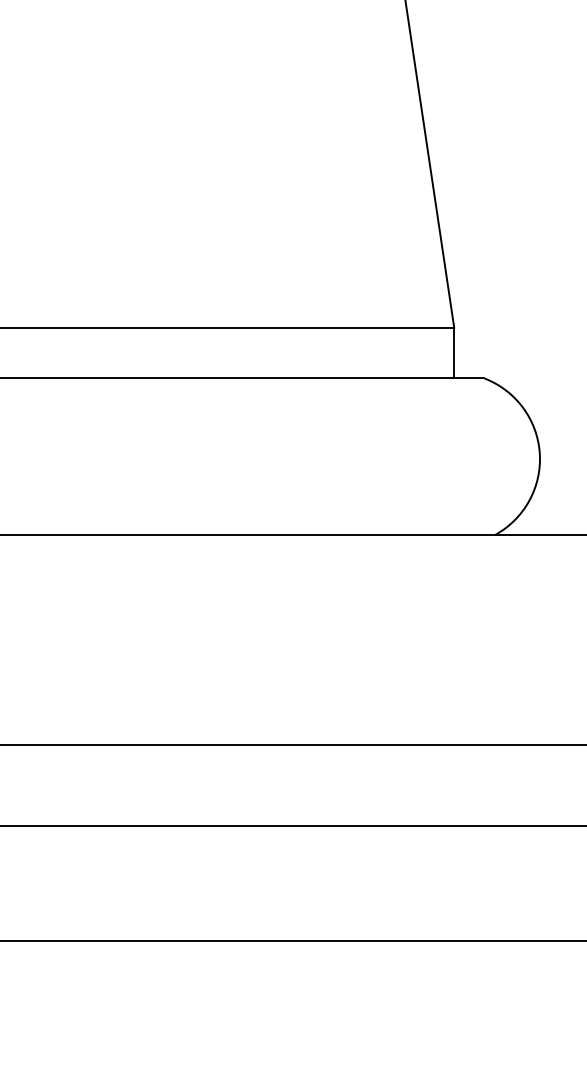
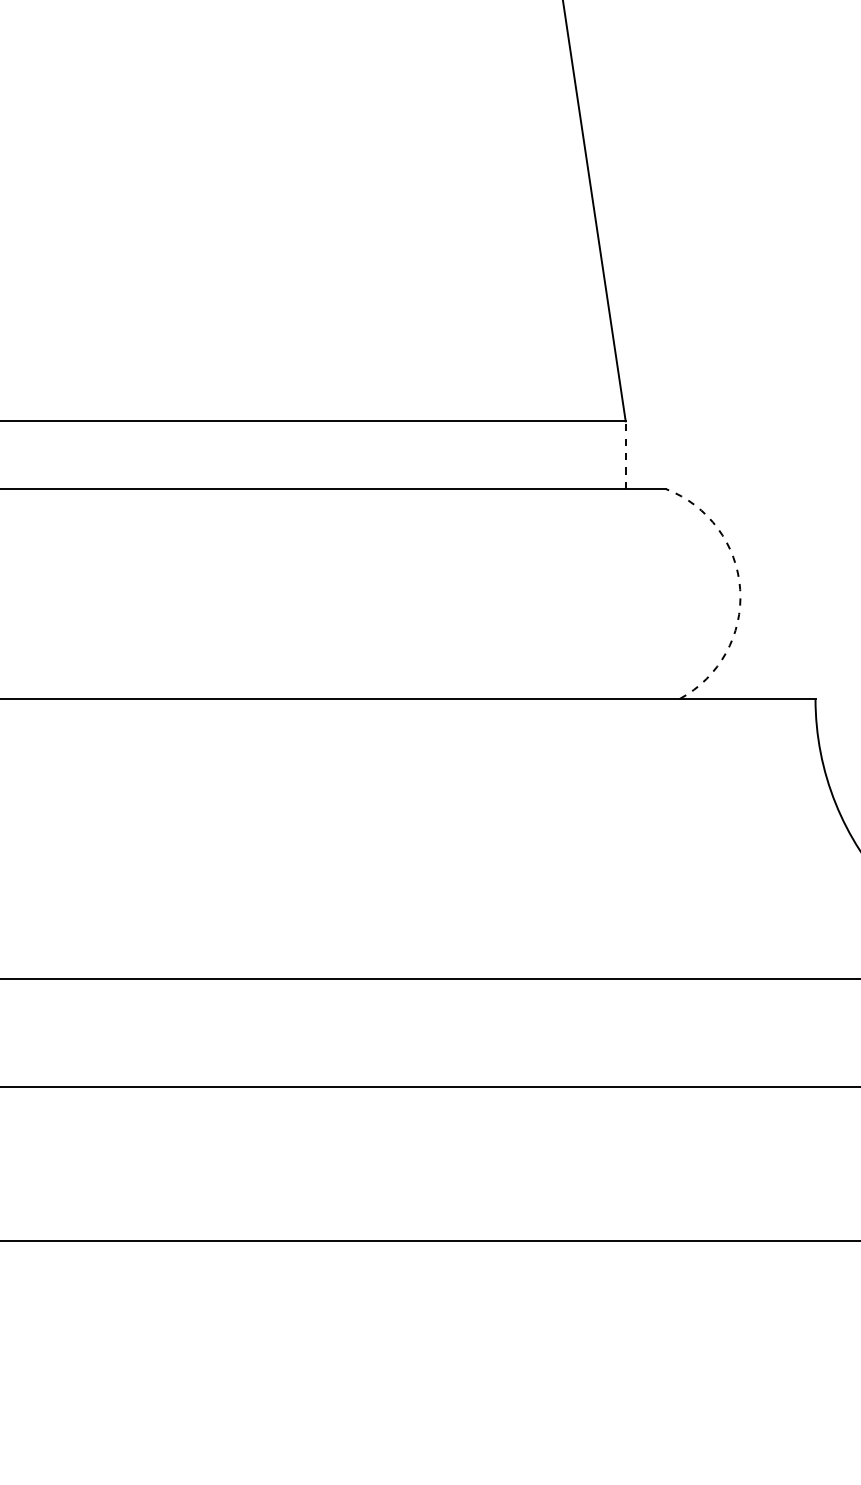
line: (454, 353) -> (625, 455), solid -> dashed
arc: (540, 453) -> (740, 589), solid -> dashed

